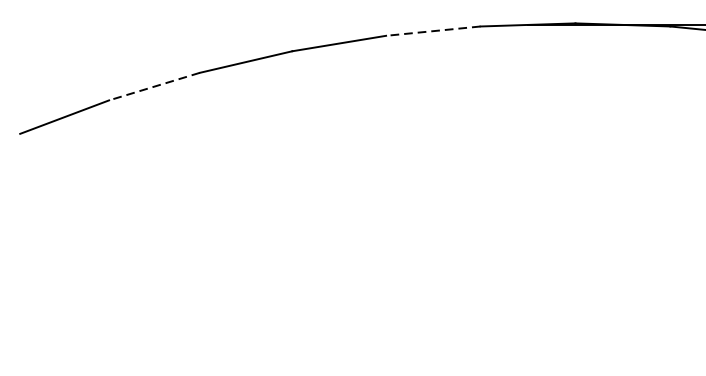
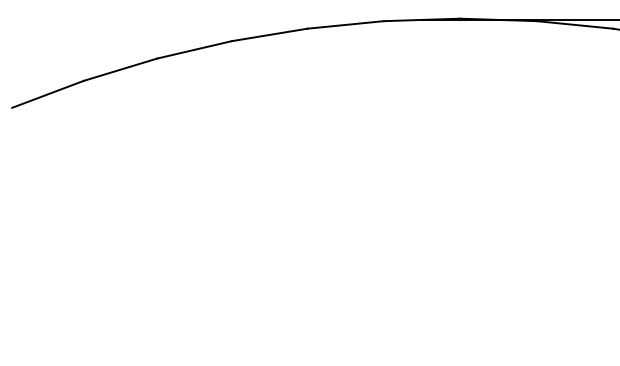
line: (433, 30) -> (345, 24), dashed -> solid
line: (154, 86) -> (120, 69), dashed -> solid

